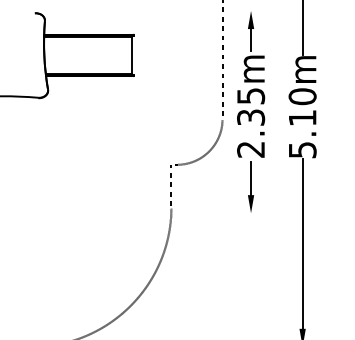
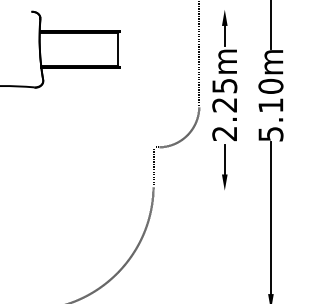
text: (251, 117) -> (225, 105), 2.35m -> 2.25m

